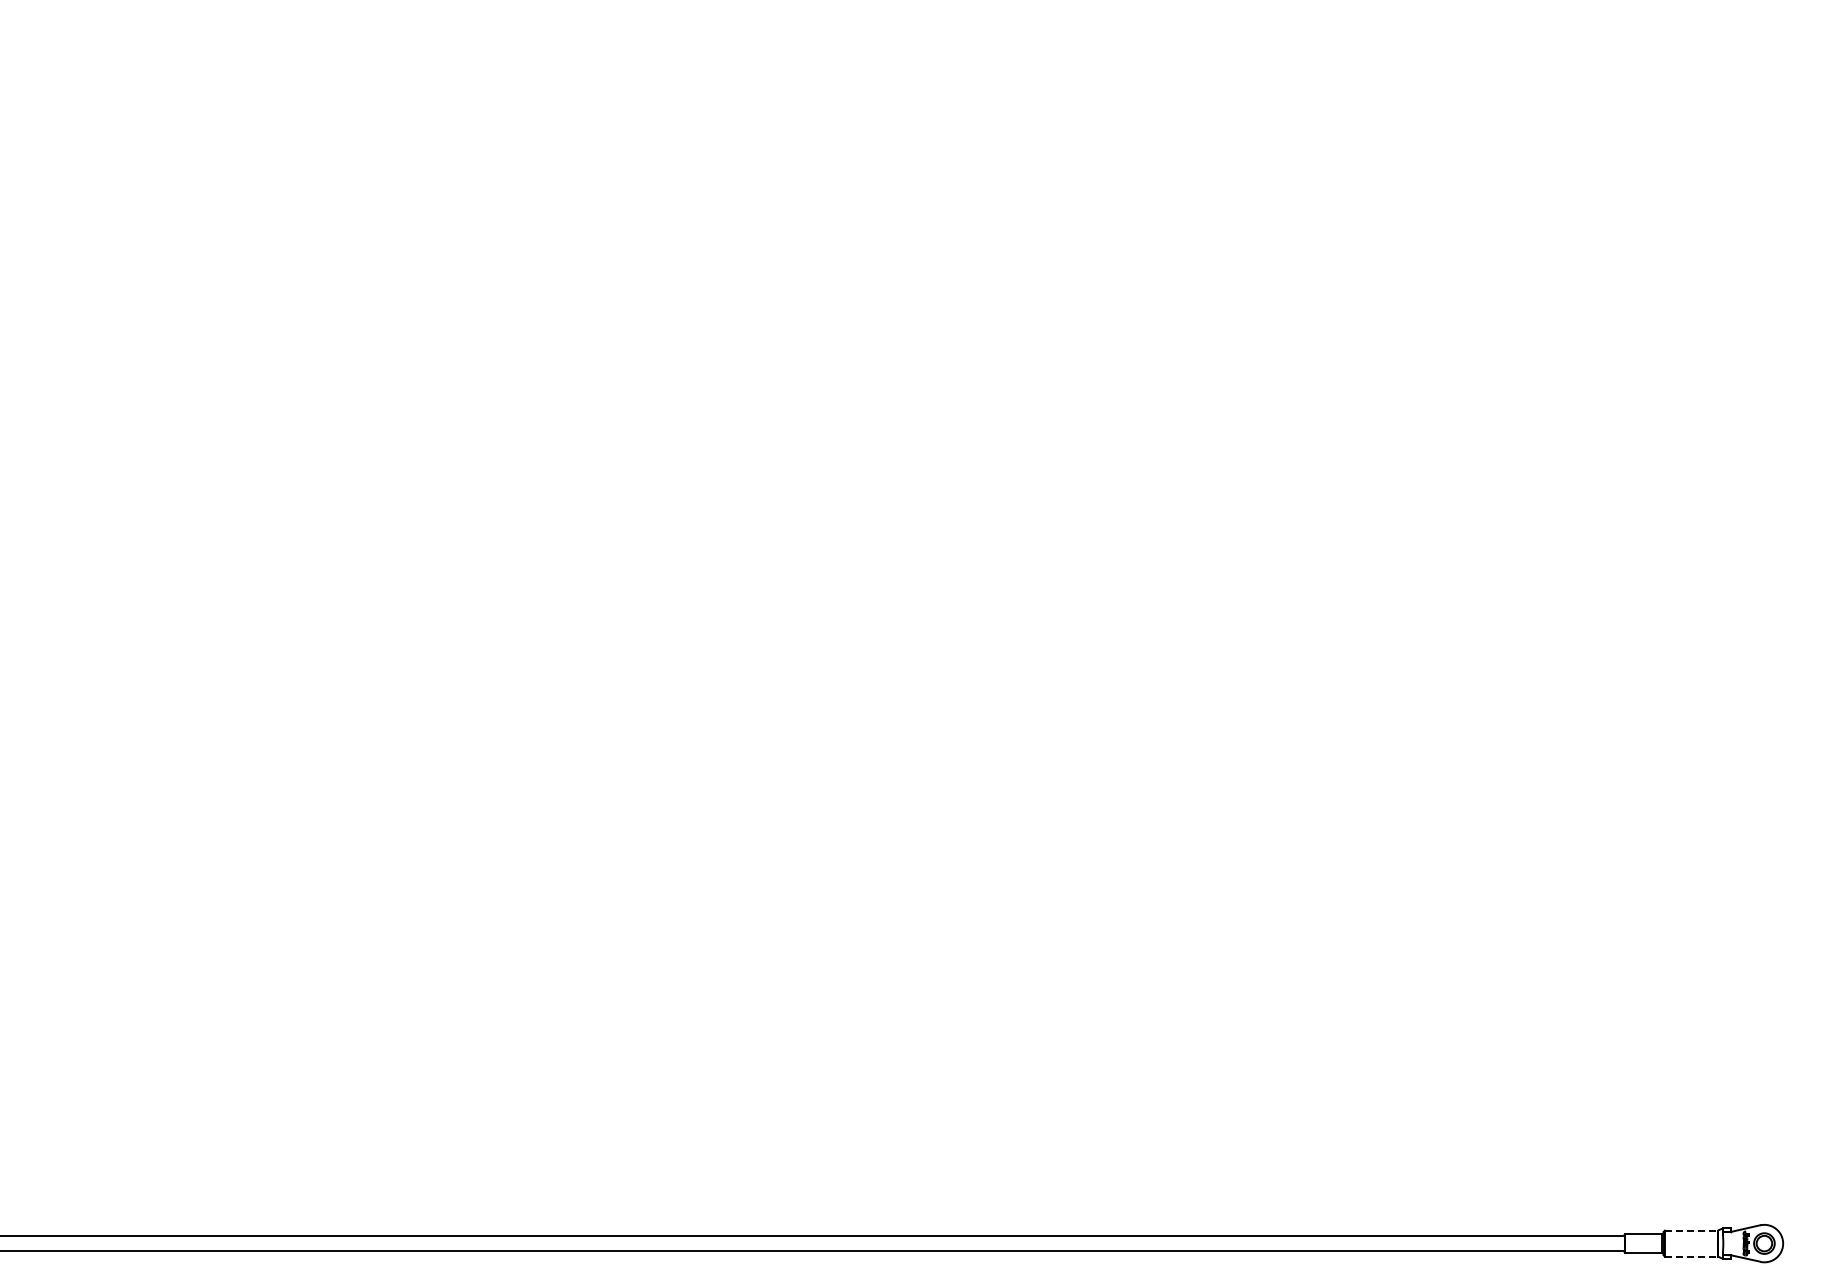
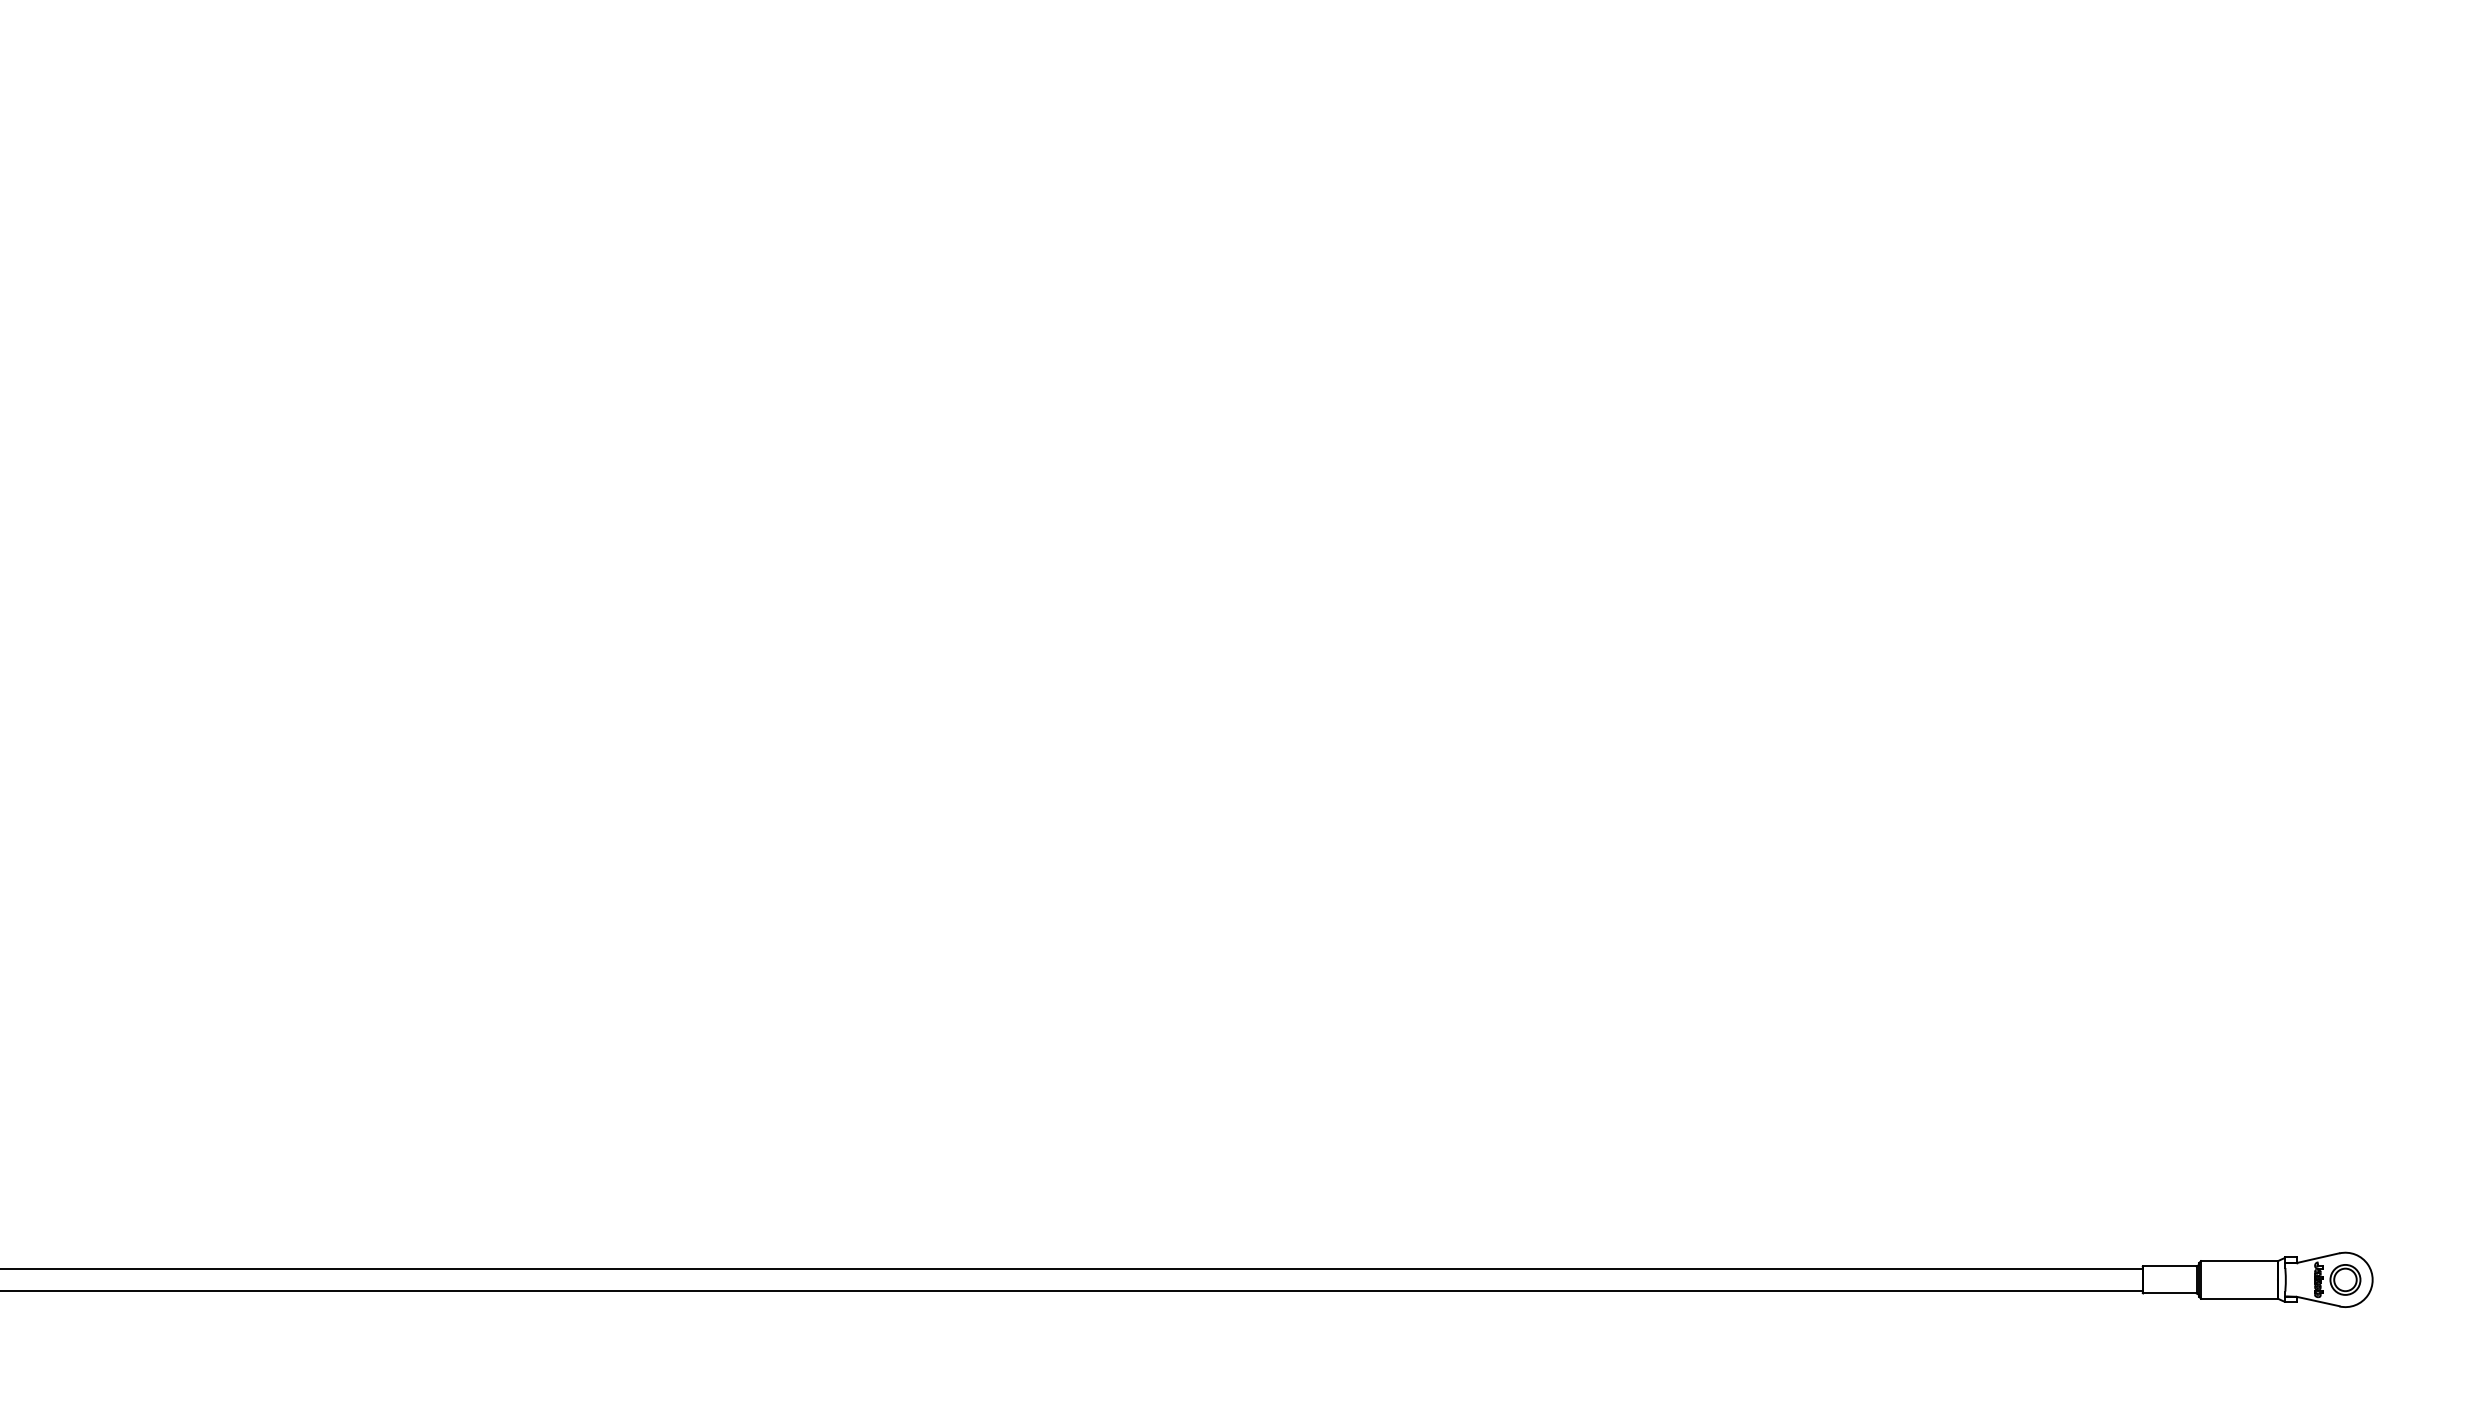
line: (1691, 1230) -> (2239, 1260), dashed -> solid
line: (1691, 1256) -> (2239, 1298), dashed -> solid

